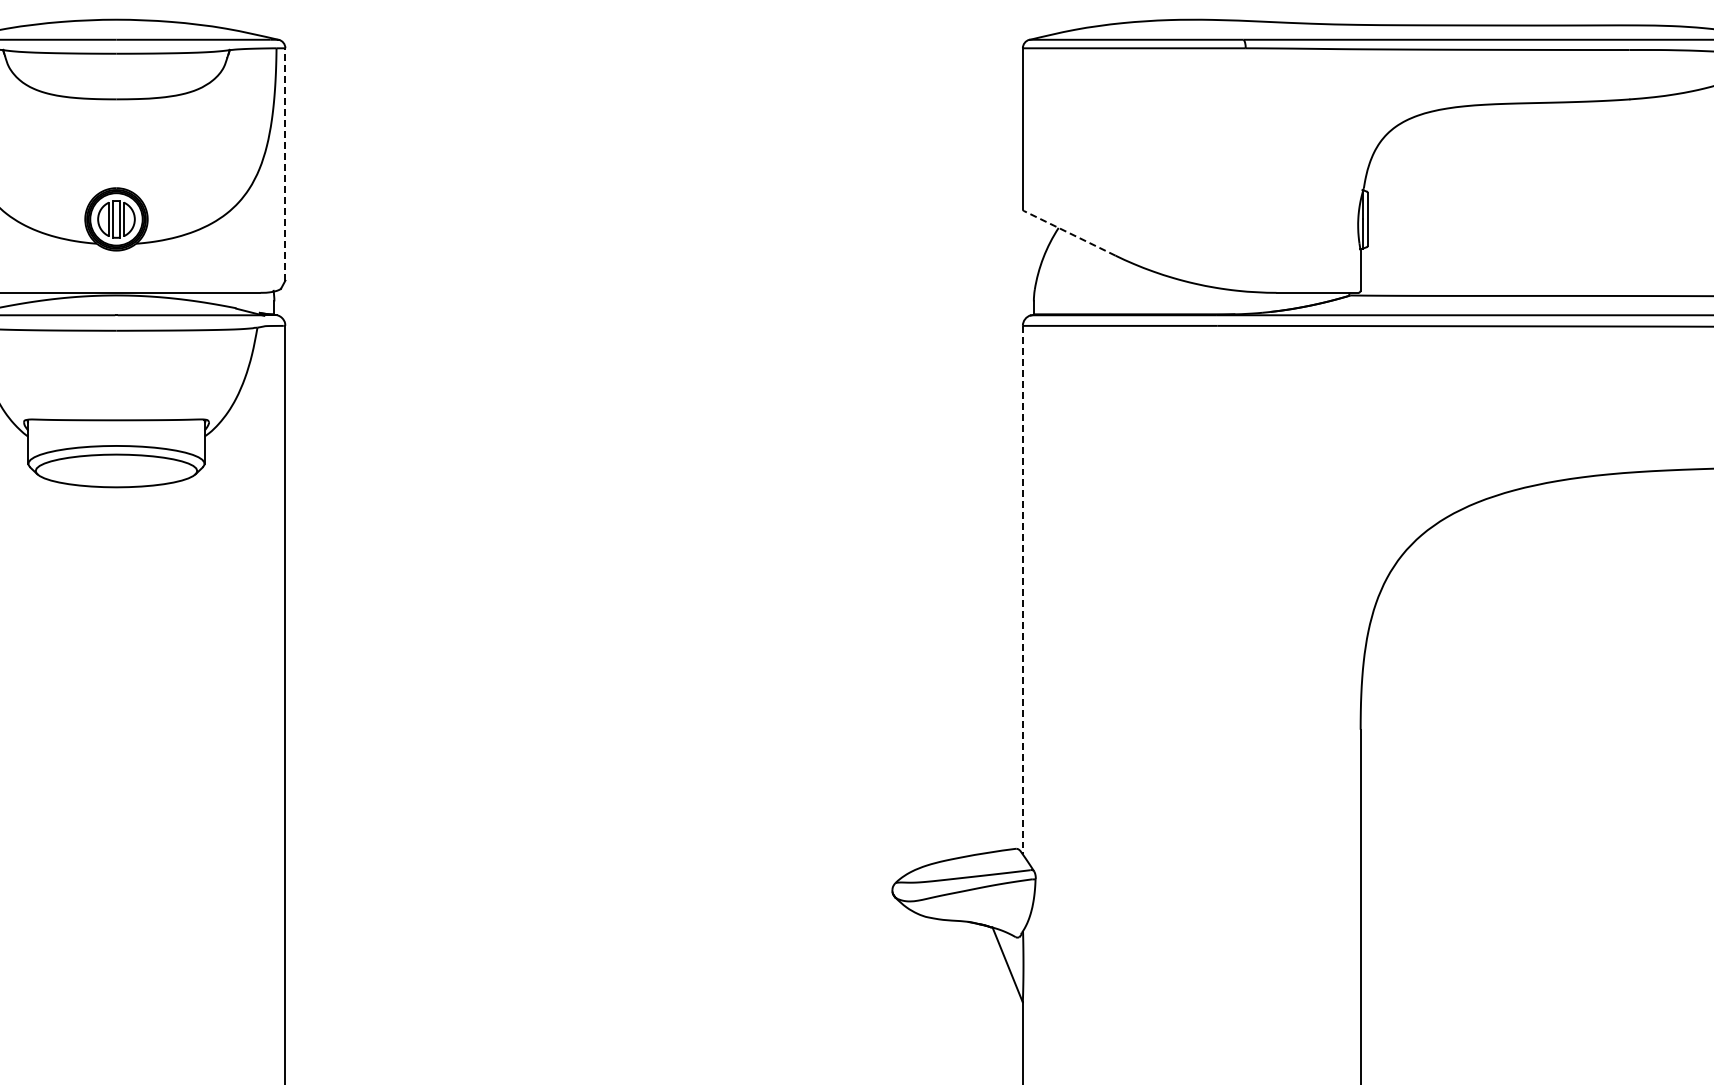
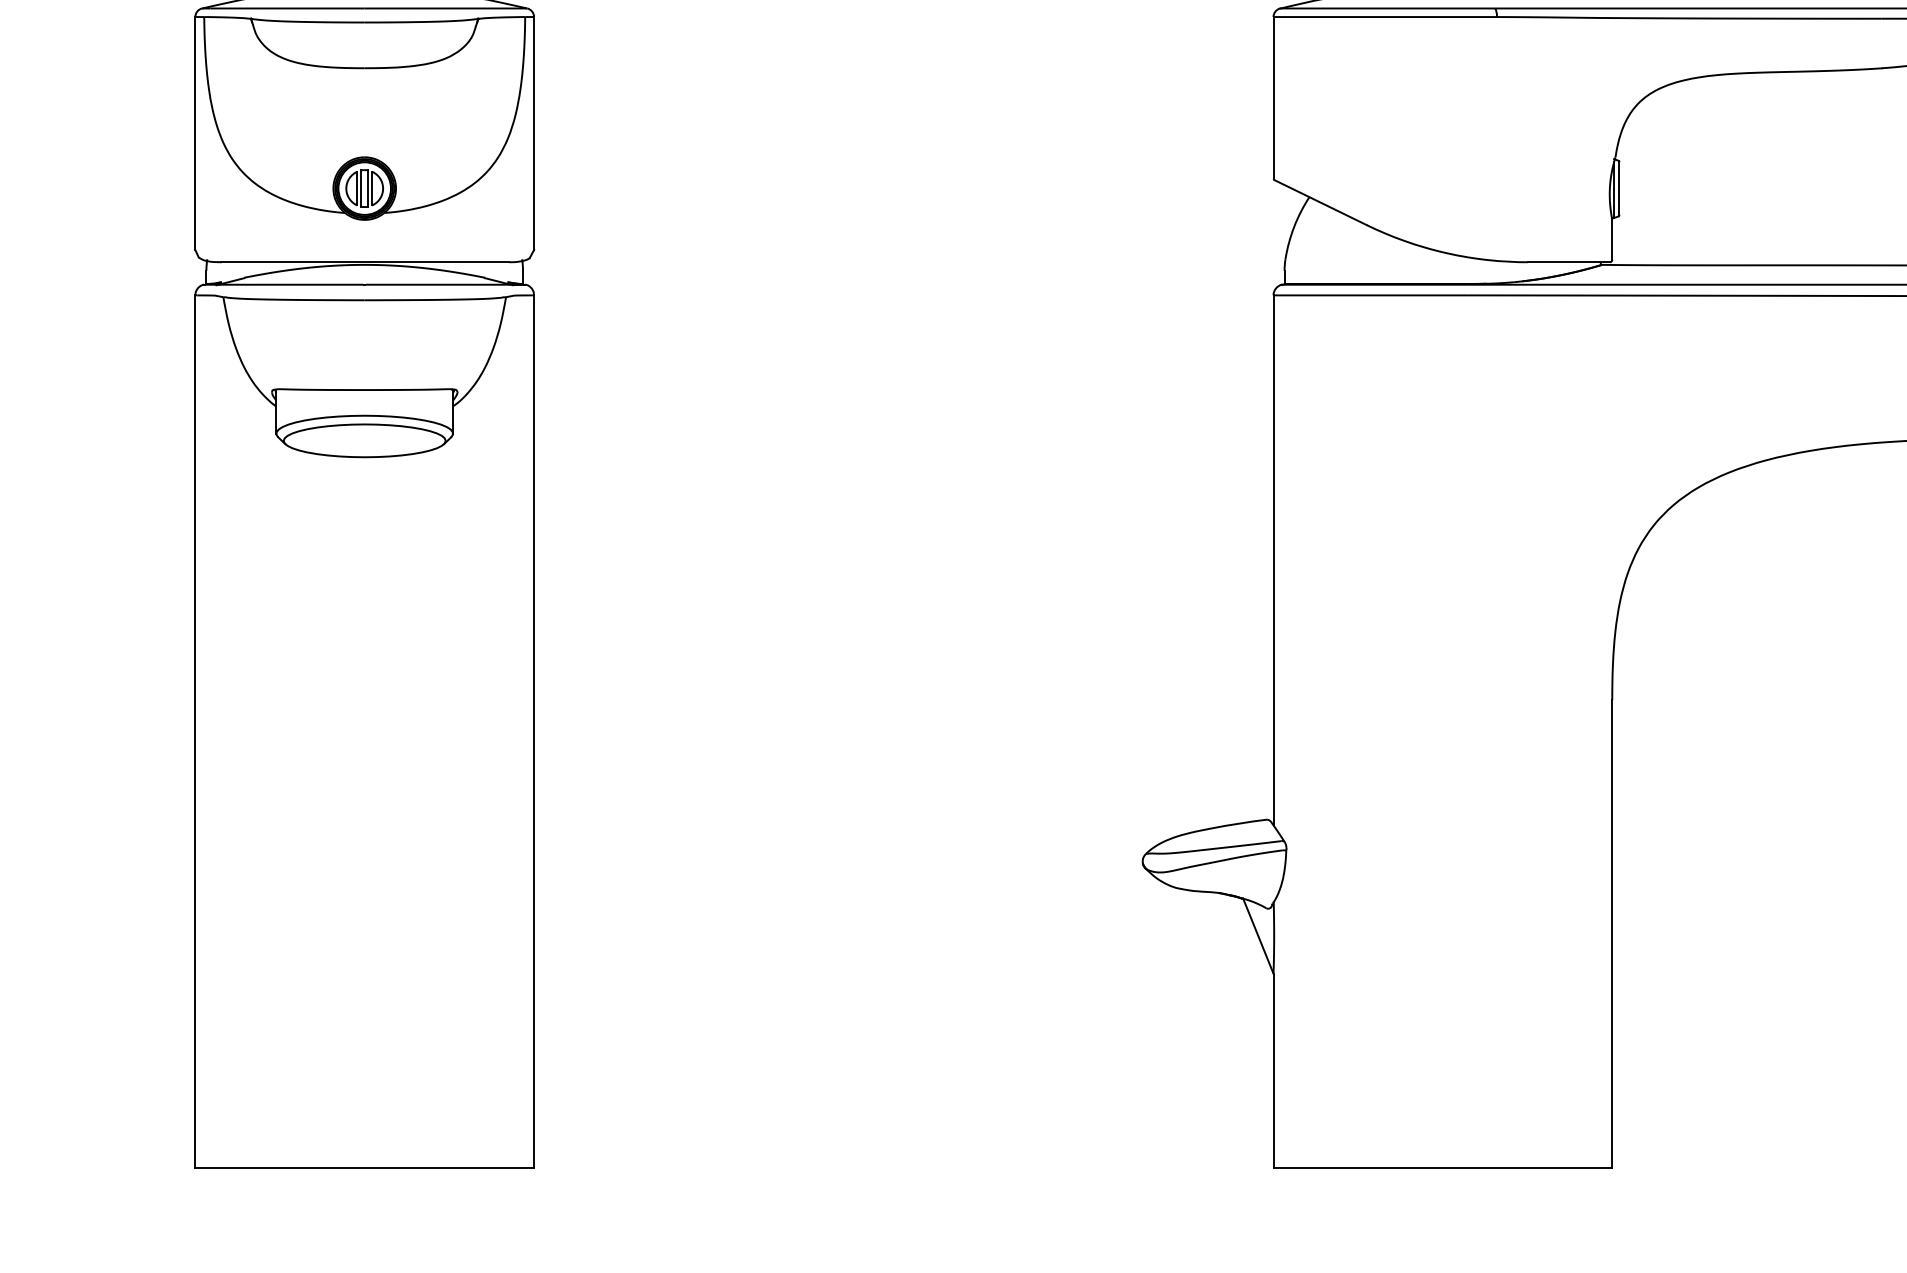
line: (285, 164) -> (534, 133), dashed -> solid
line: (1069, 233) -> (1320, 202), dashed -> solid
line: (1022, 590) -> (1273, 560), dashed -> solid

